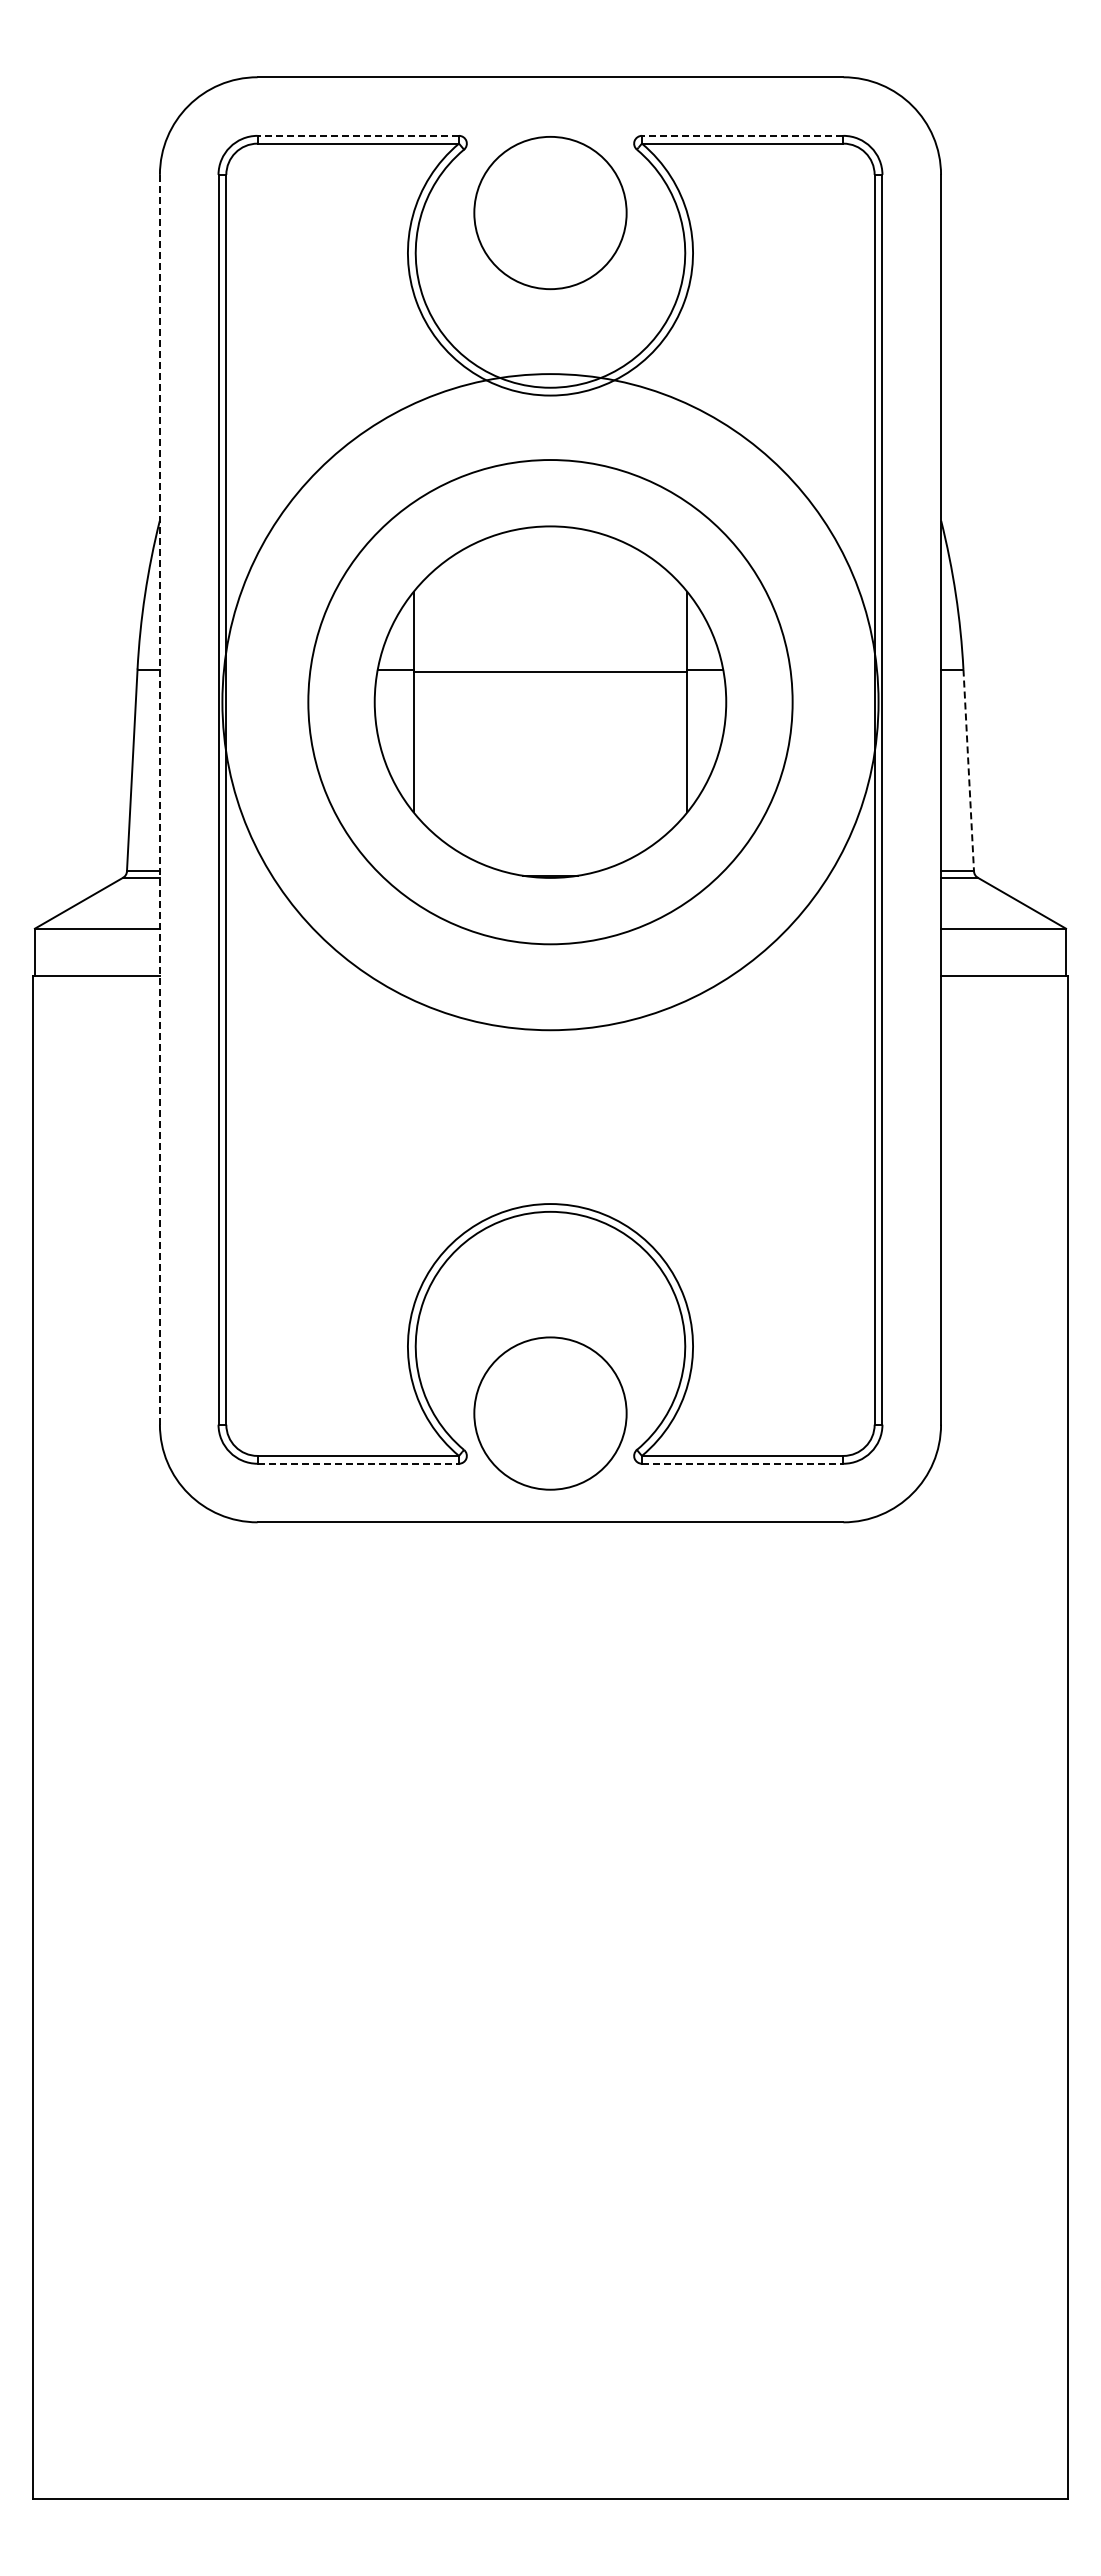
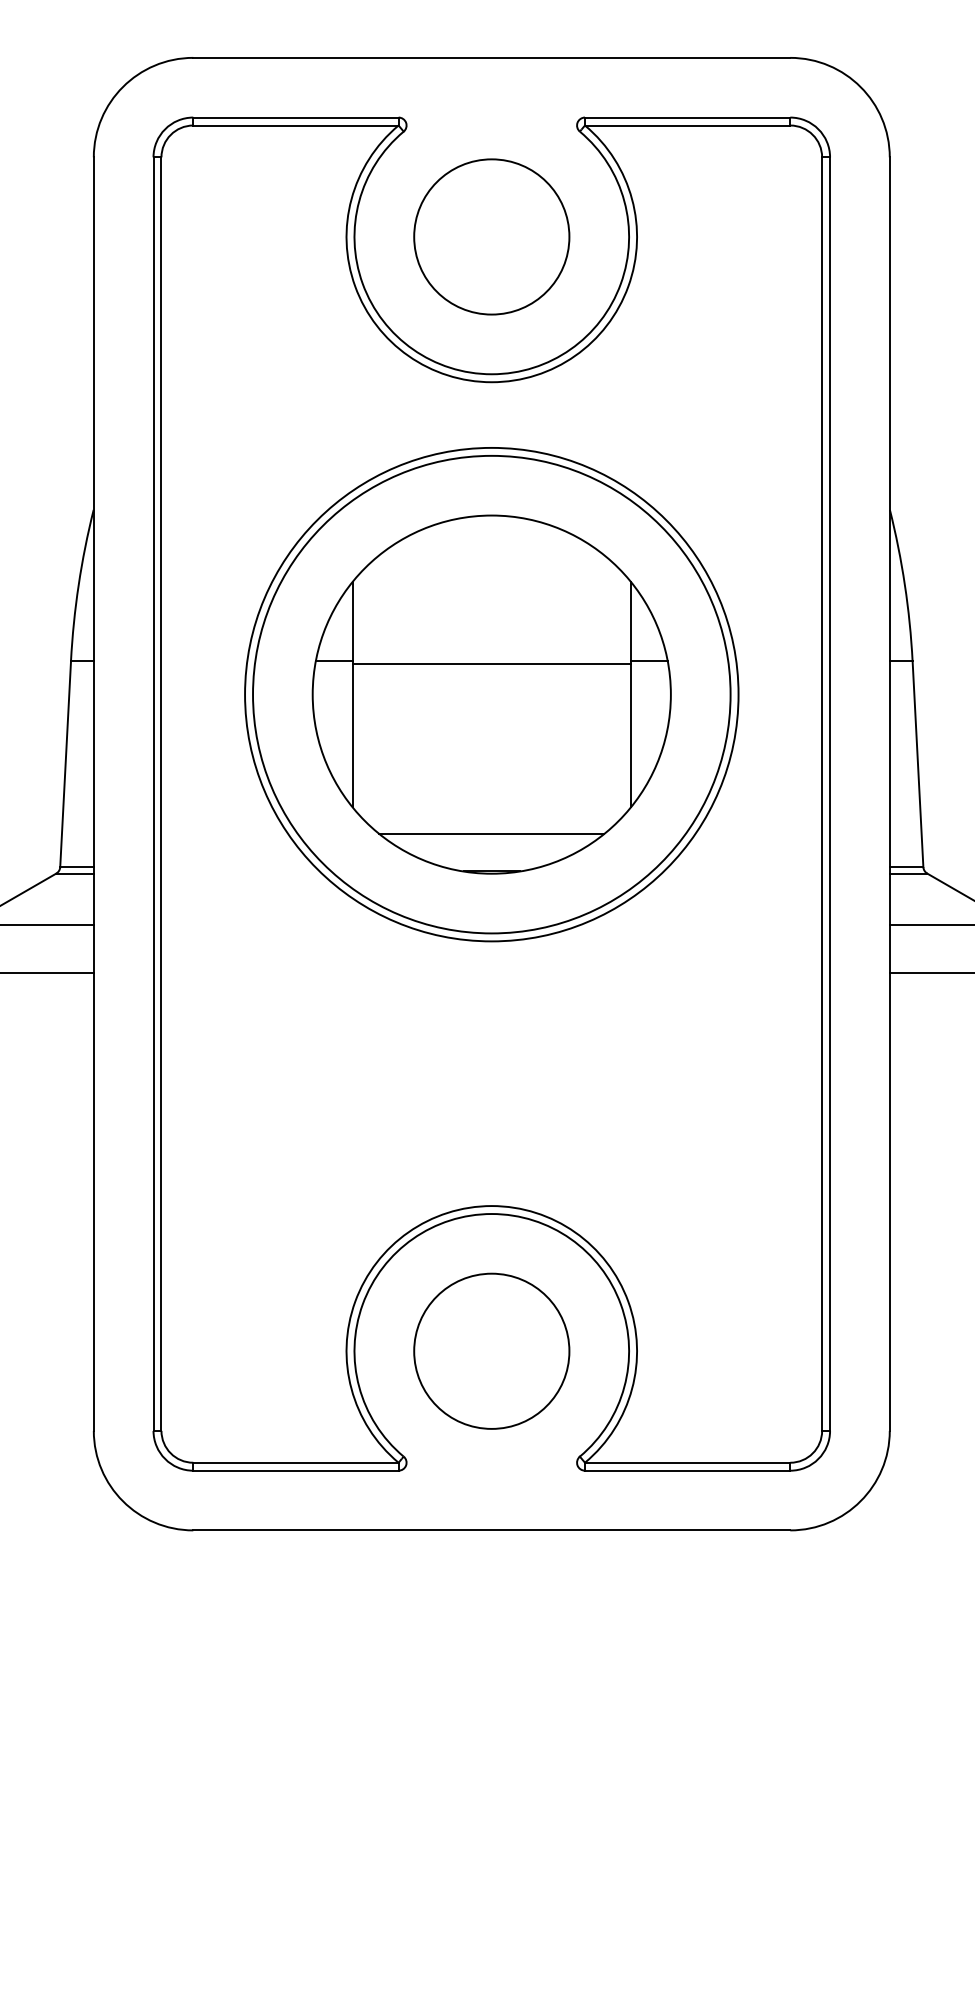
line: (358, 135) -> (296, 117), dashed -> solid
line: (742, 135) -> (687, 117), dashed -> solid
circle: (550, 213) -> (491, 237), moved
circle: (550, 701) -> (491, 693), size x0.71
line: (968, 770) -> (917, 764), dashed -> solid
line: (159, 799) -> (93, 793), dashed -> solid
line: (550, 838) -> (491, 833), added
circle: (550, 1413) -> (491, 1351), moved
line: (358, 1463) -> (296, 1470), dashed -> solid
line: (742, 1463) -> (687, 1470), dashed -> solid

